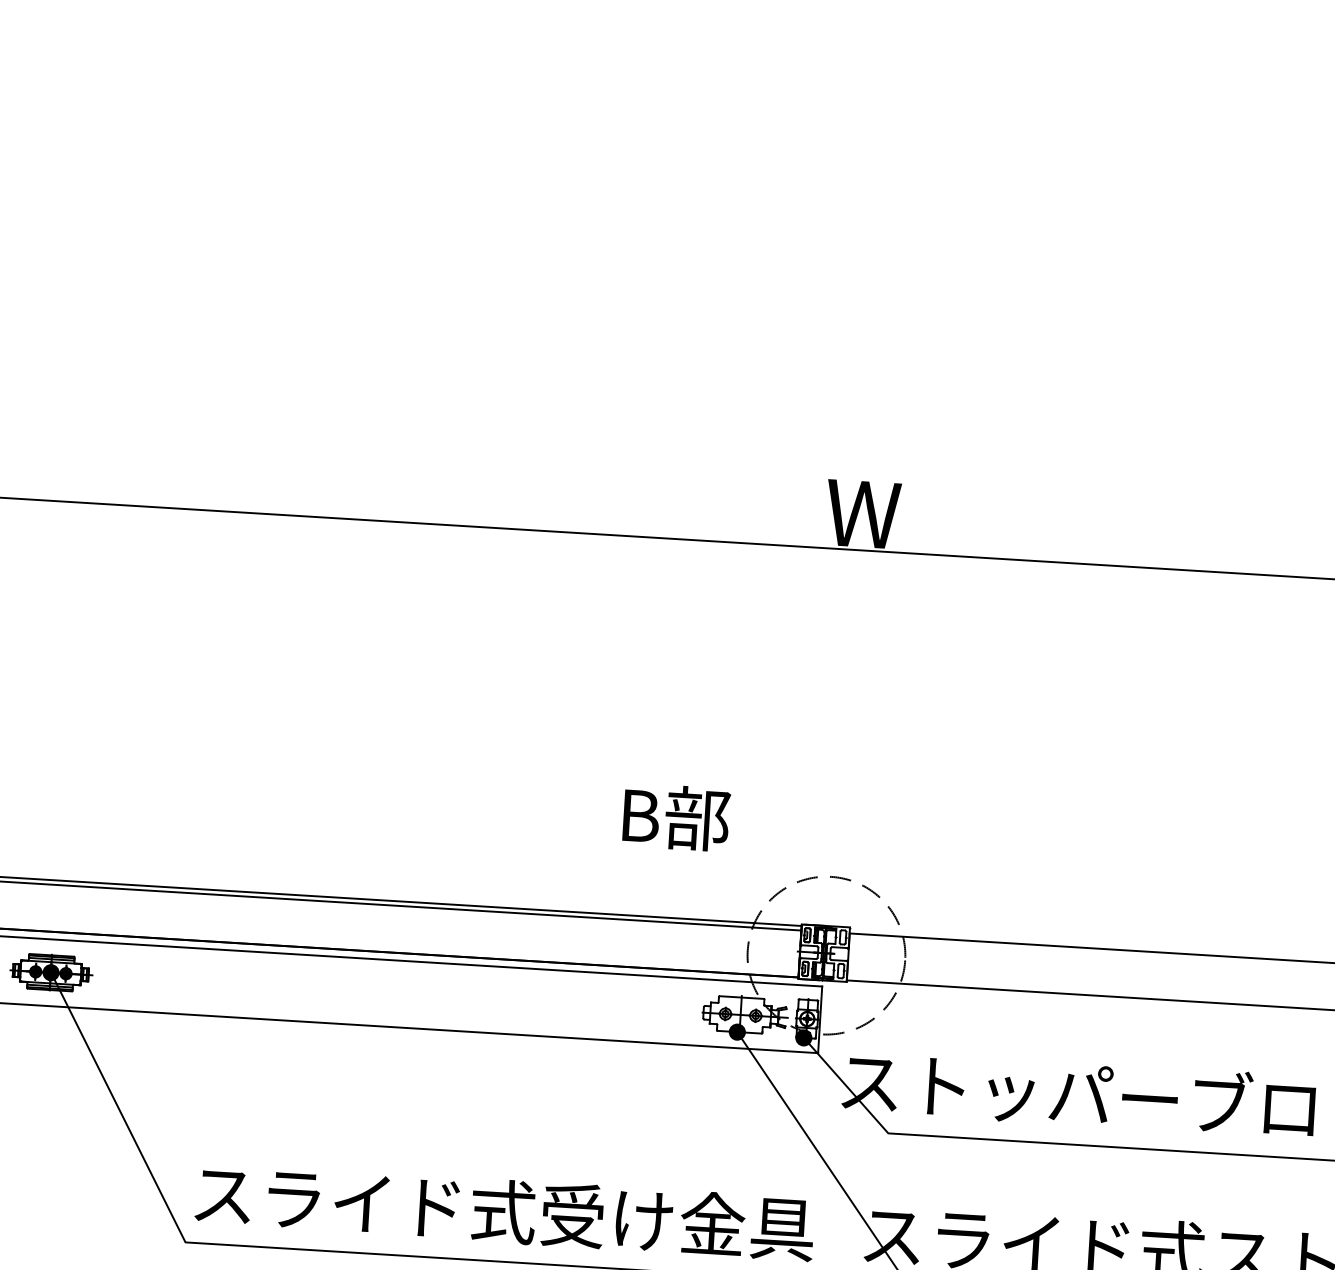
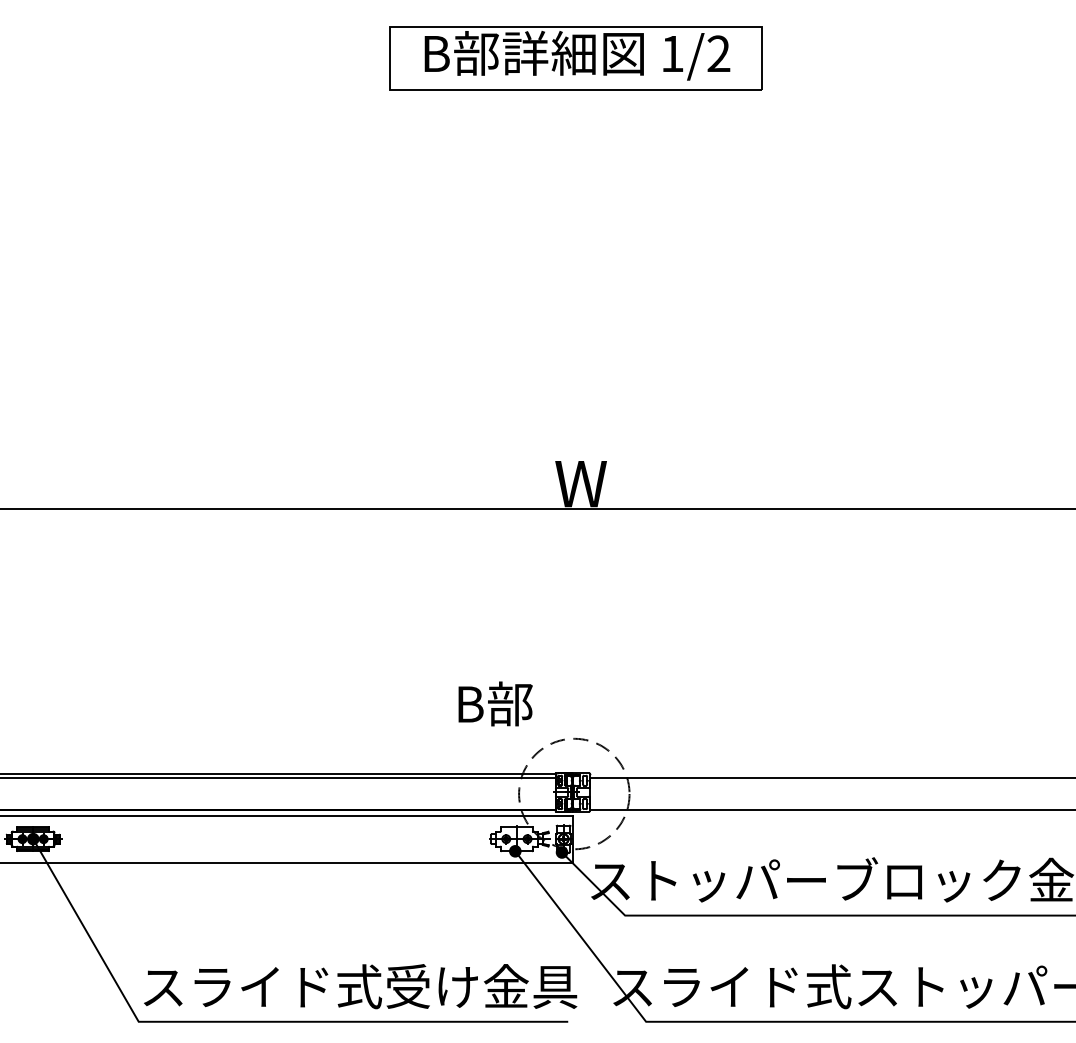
text: (676, 816) -> (495, 703), moved

